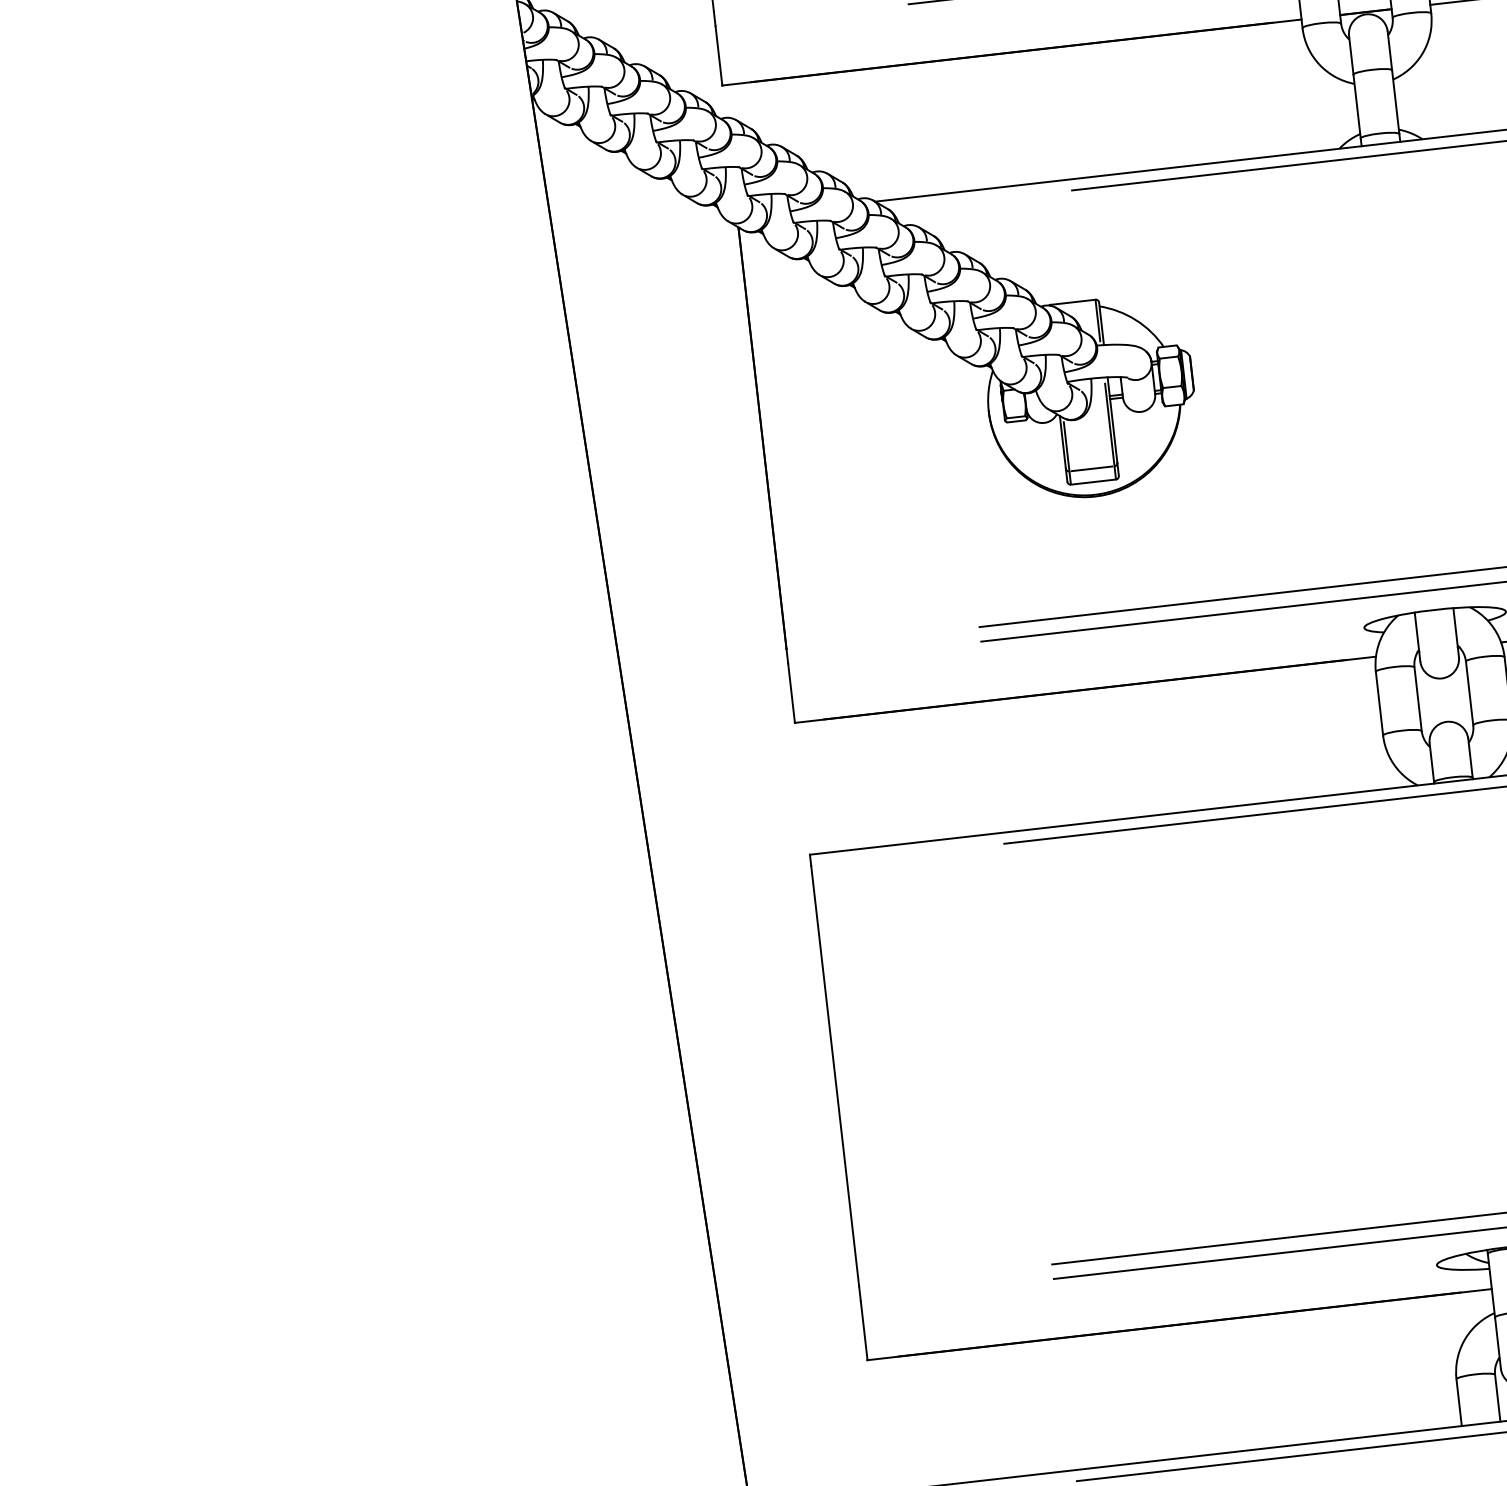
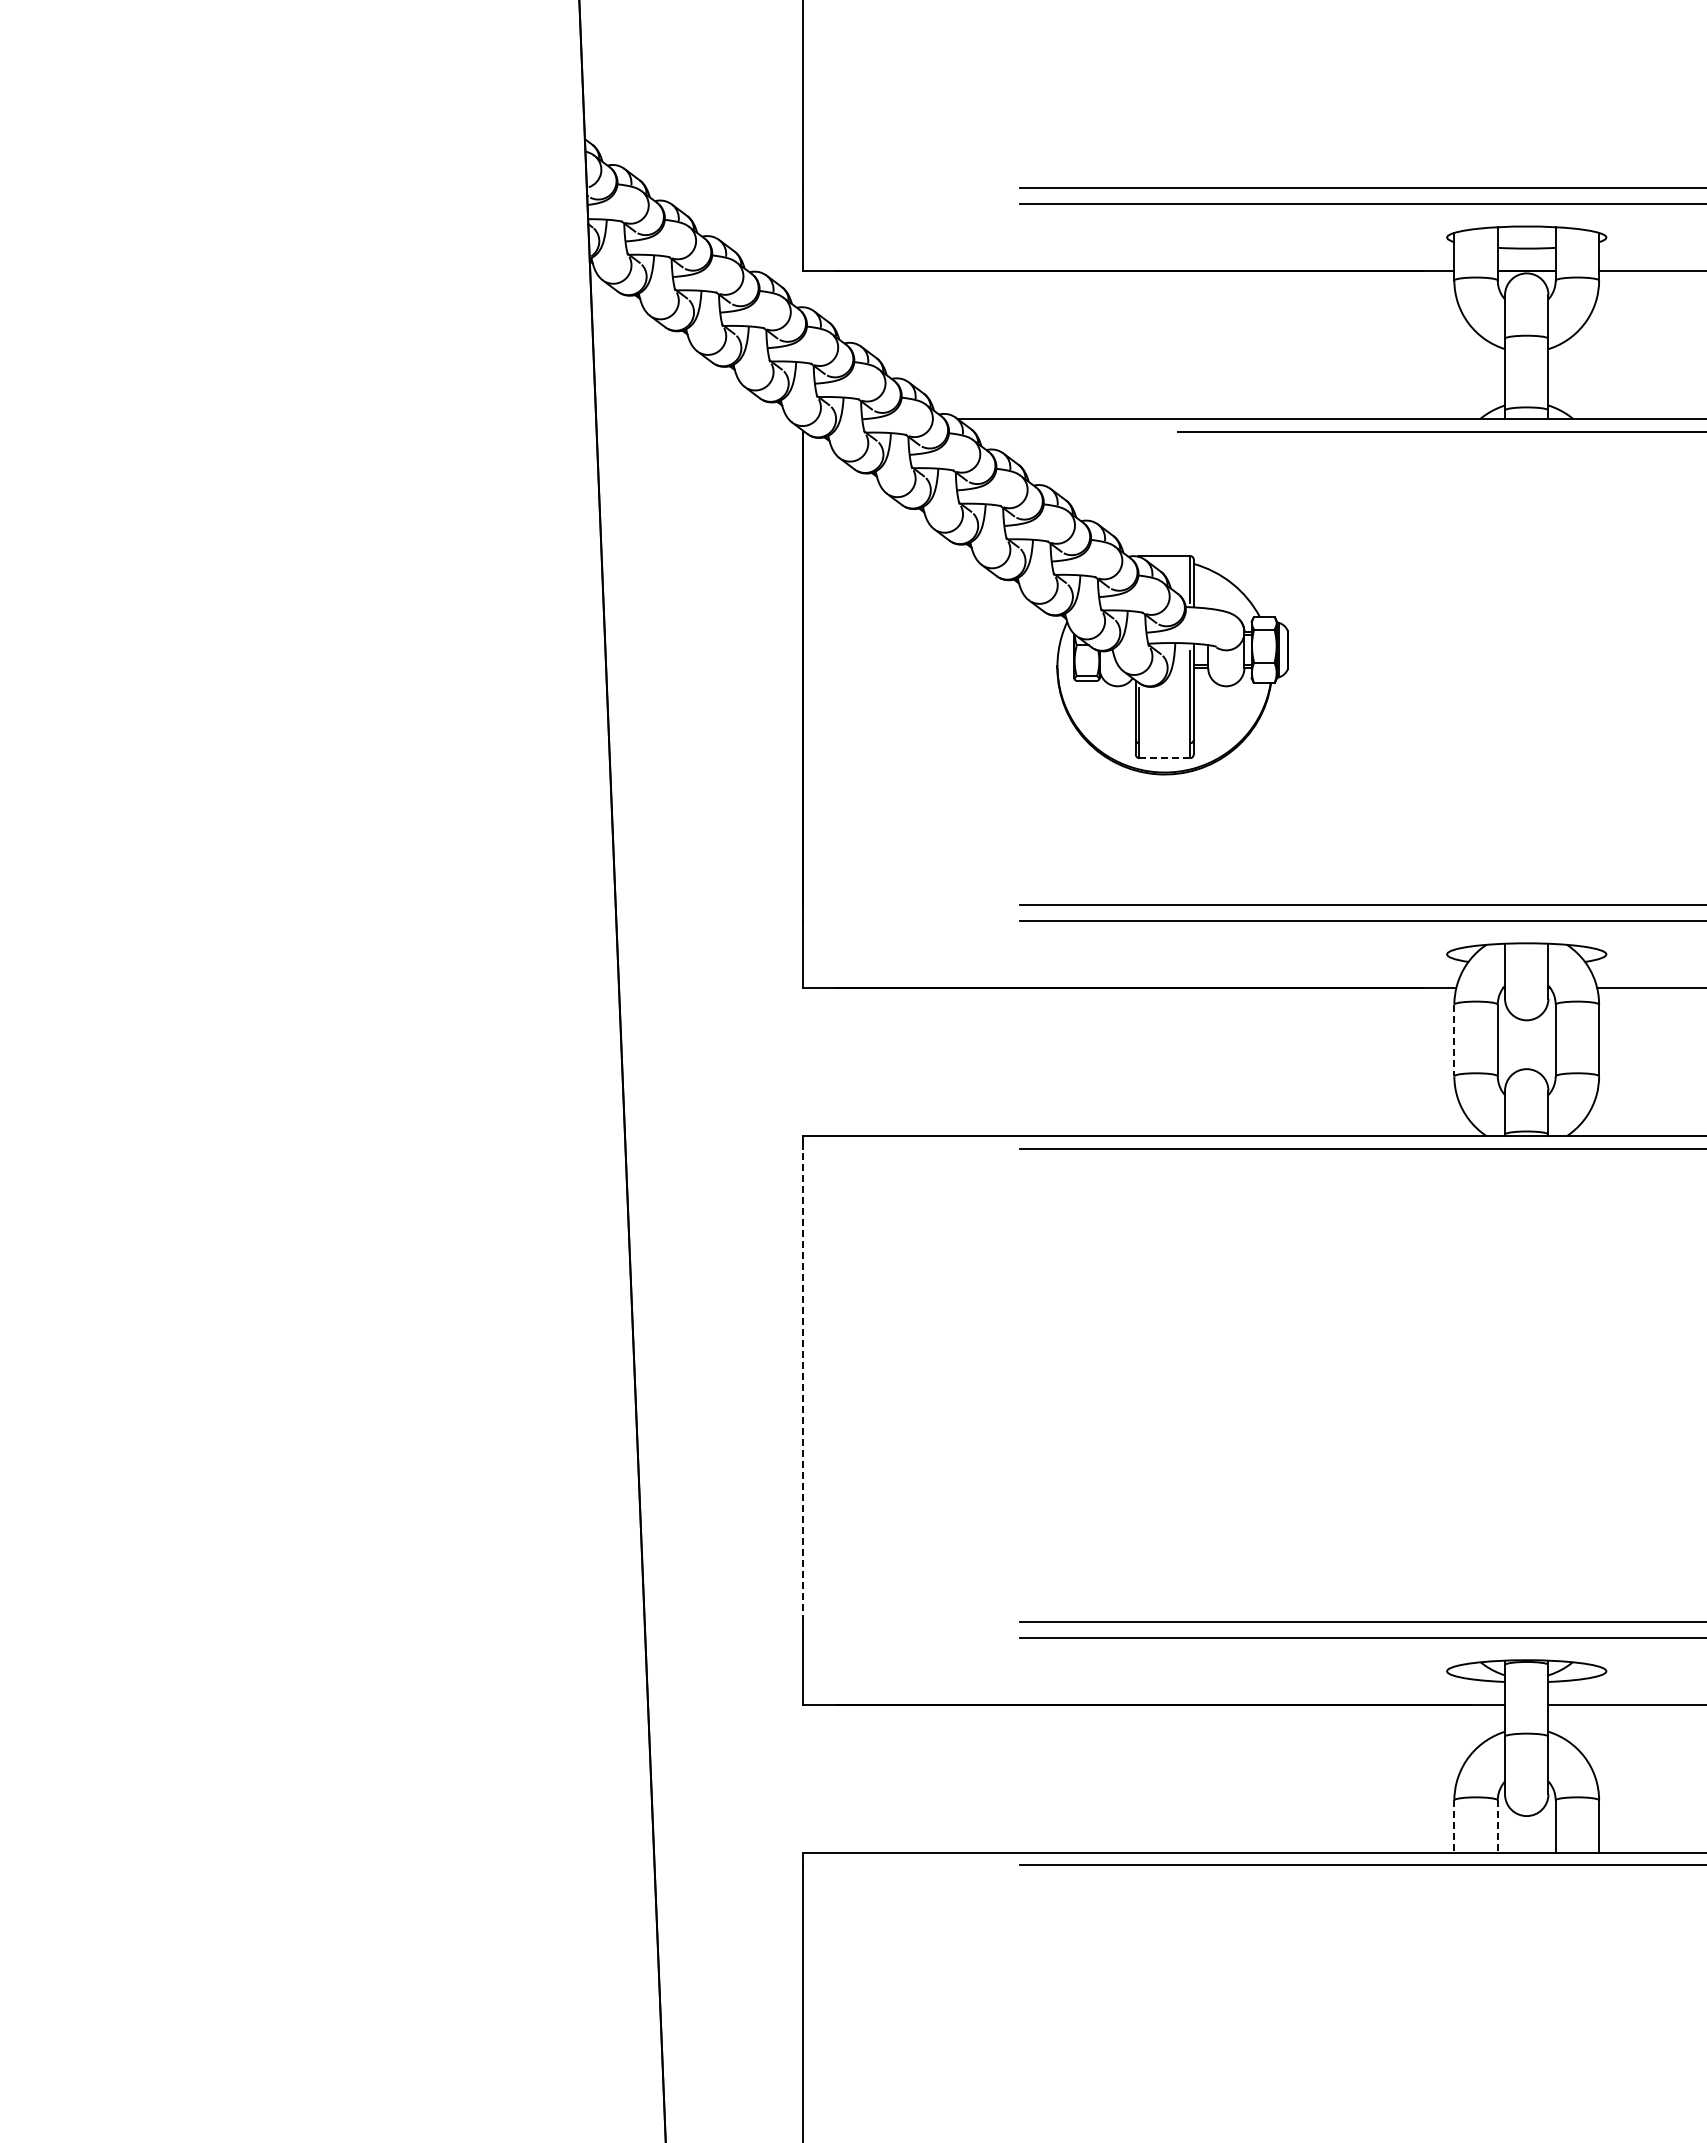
line: (1091, 469) -> (1164, 743), removed
line: (1094, 482) -> (1165, 758), solid -> dashed
line: (1379, 703) -> (1454, 1040), solid -> dashed
line: (834, 1076) -> (802, 1385), solid -> dashed
line: (1497, 1399) -> (1497, 1827), solid -> dashed
line: (1459, 1403) -> (1454, 1827), solid -> dashed

